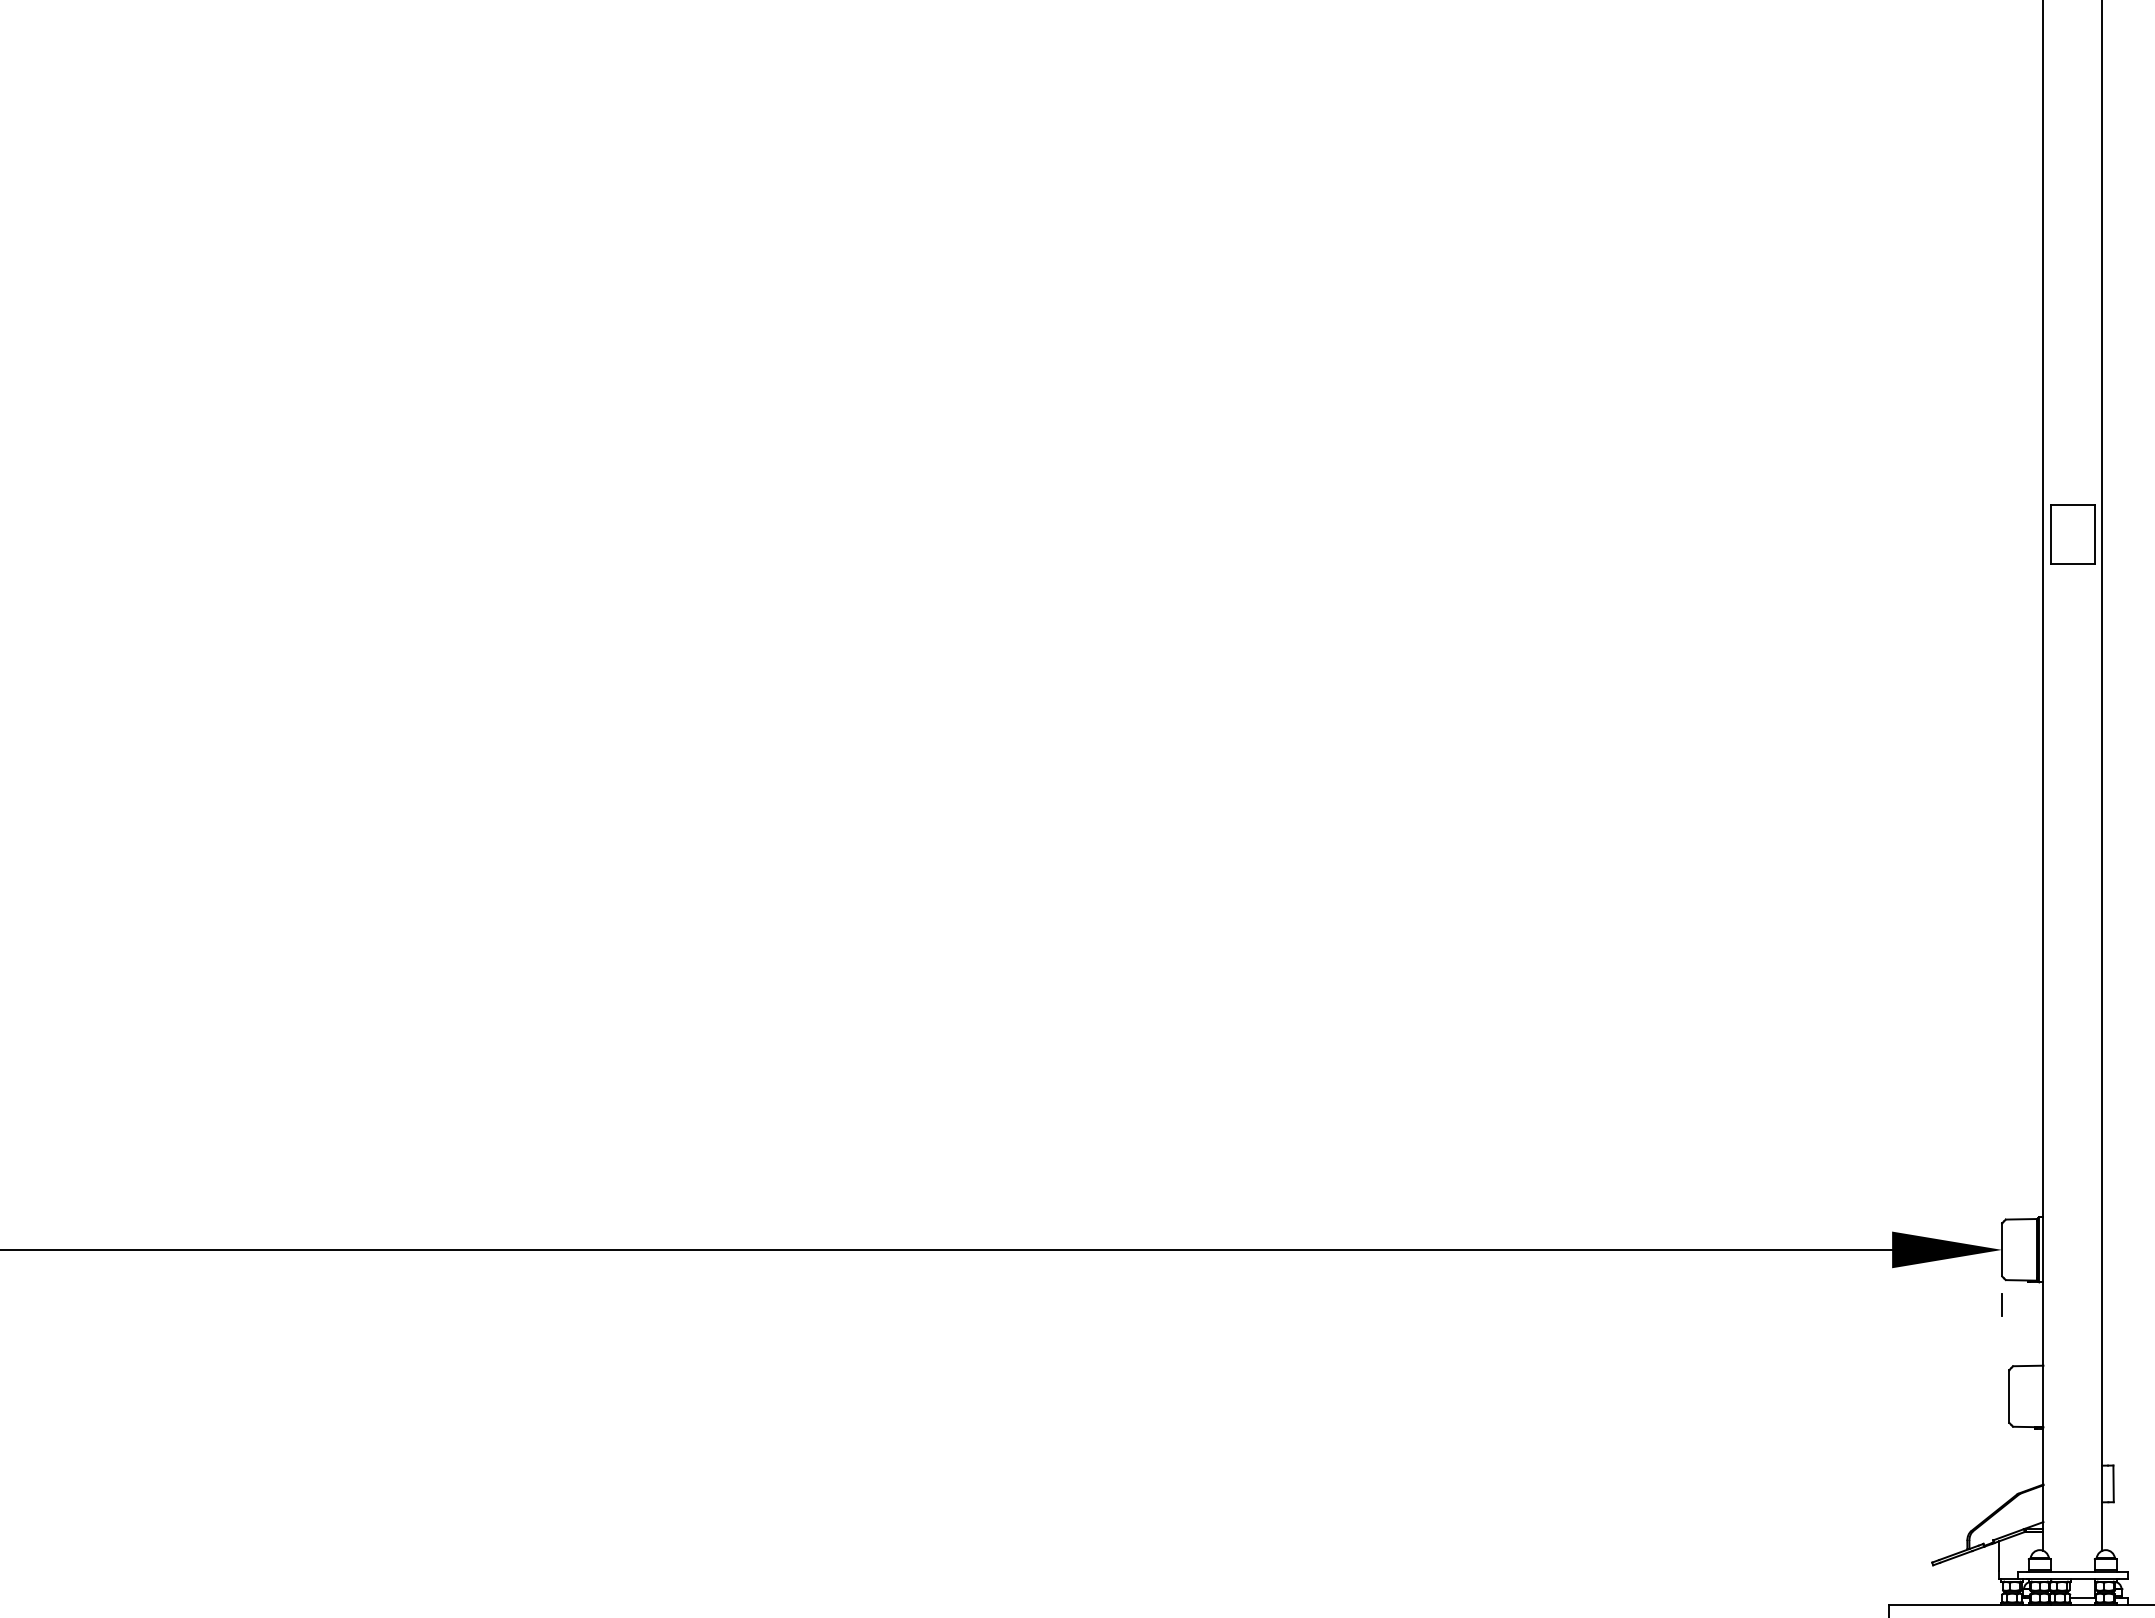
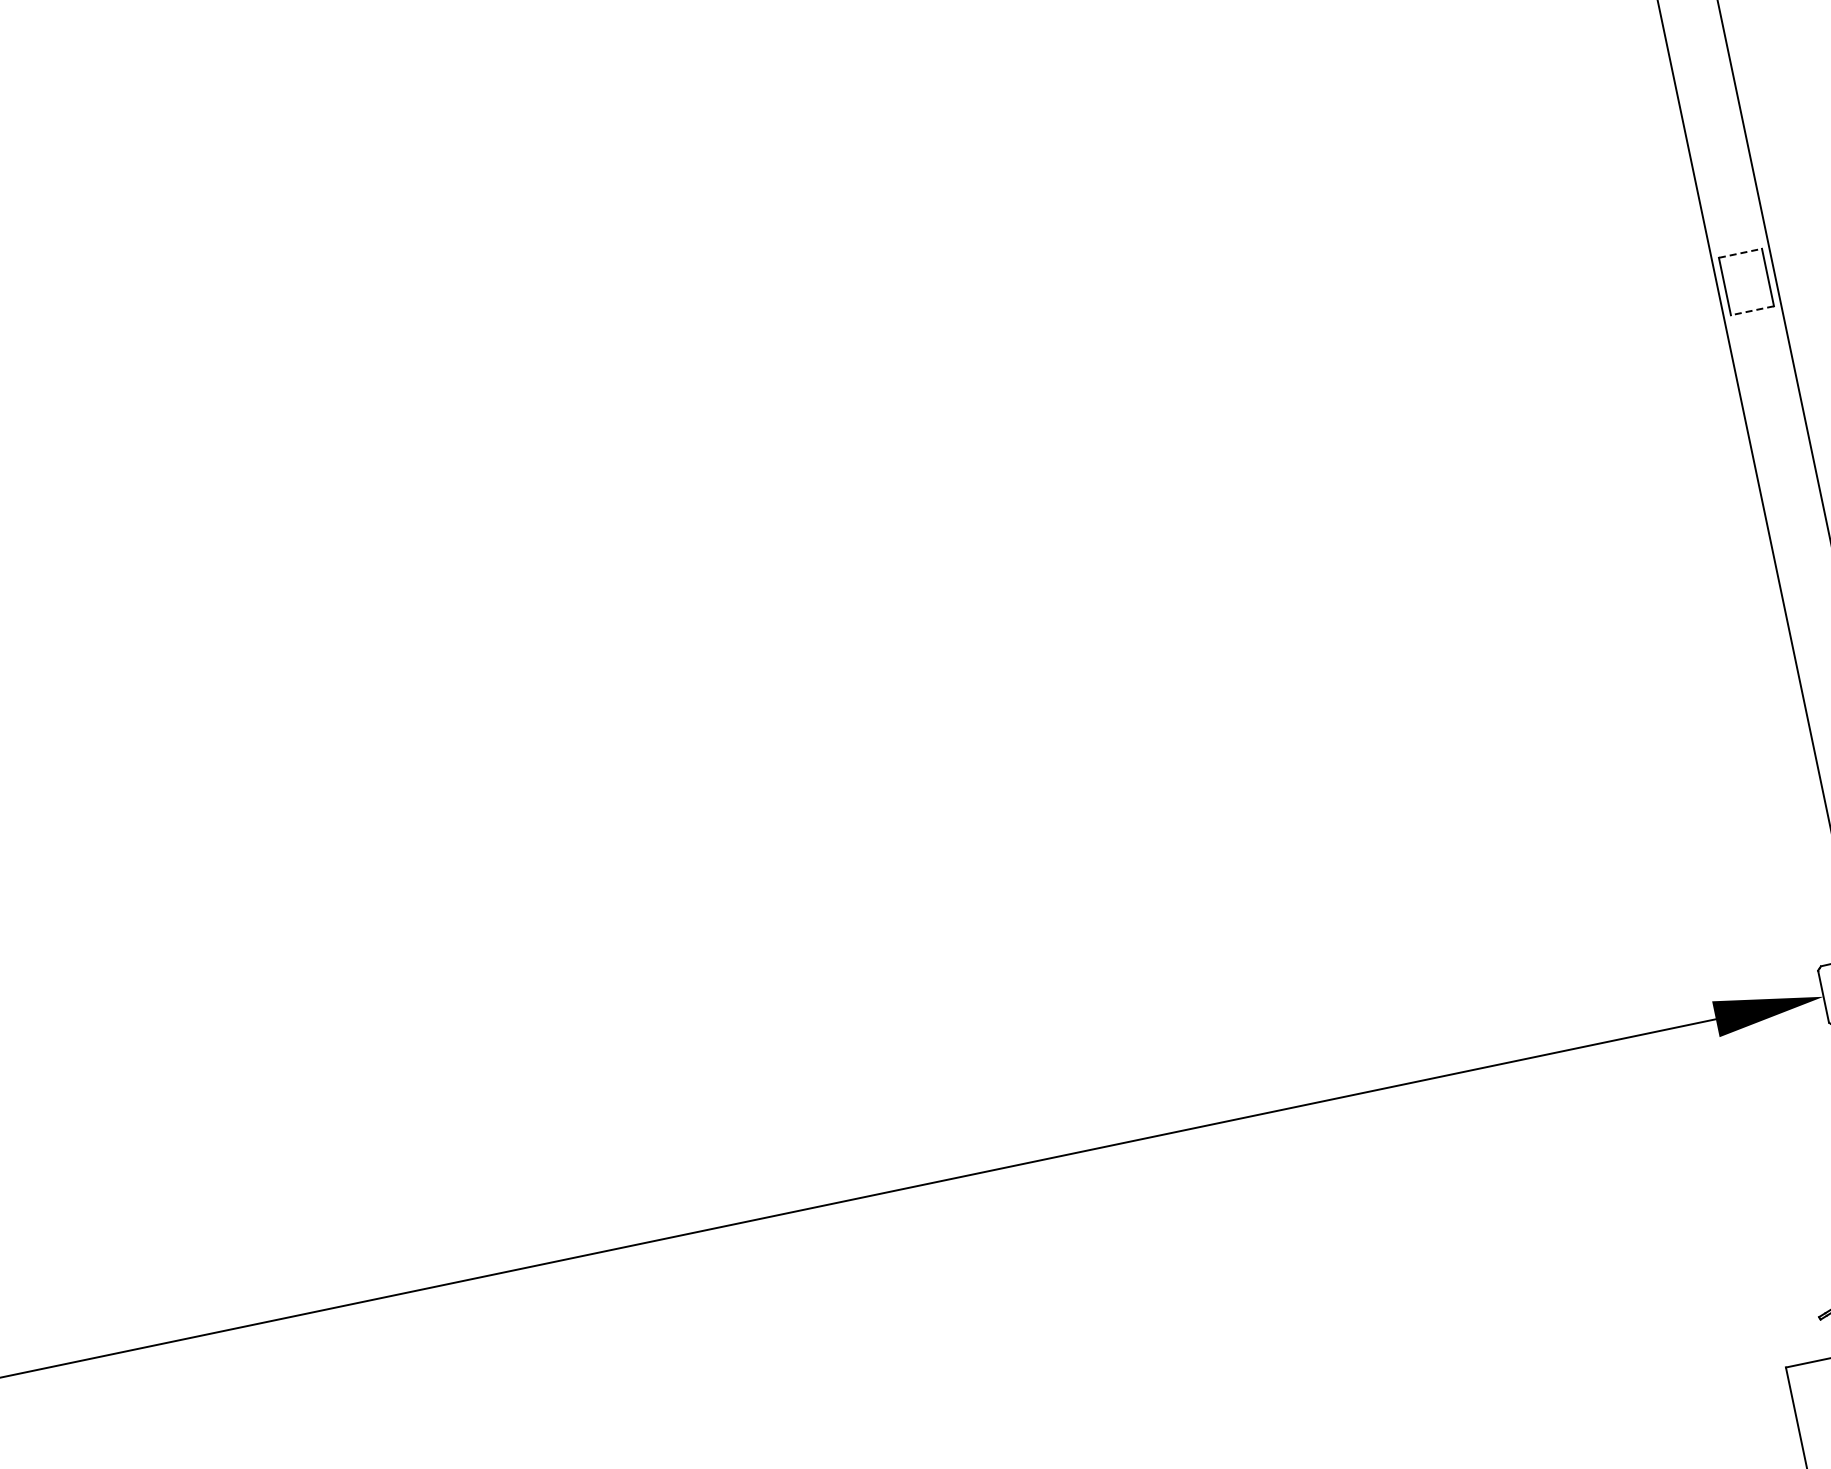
line: (2072, 505) -> (1740, 253), solid -> dashed
line: (2072, 563) -> (1752, 310), solid -> dashed

